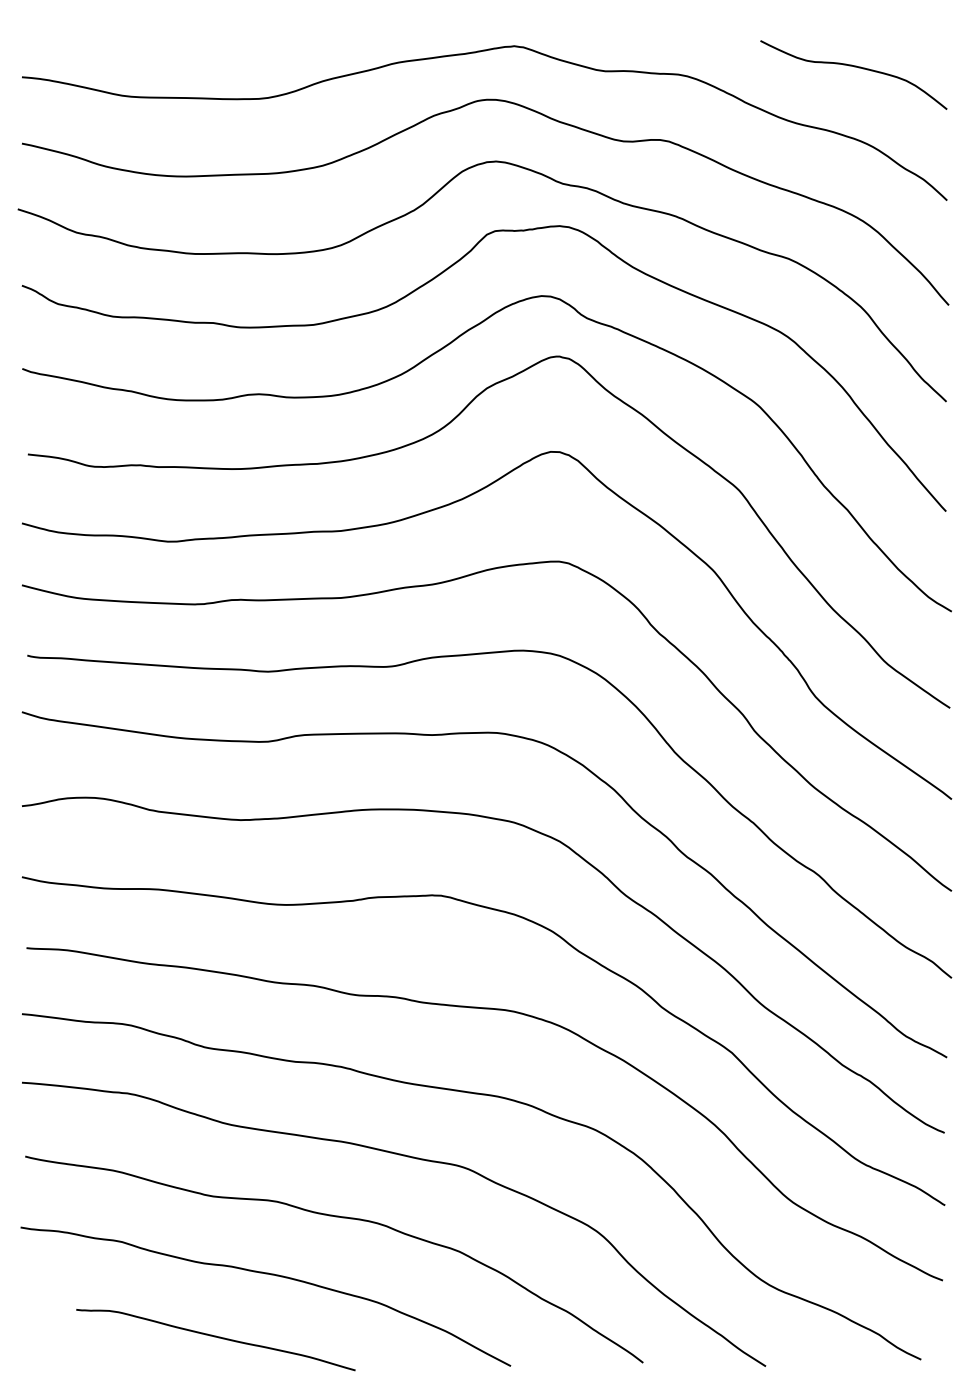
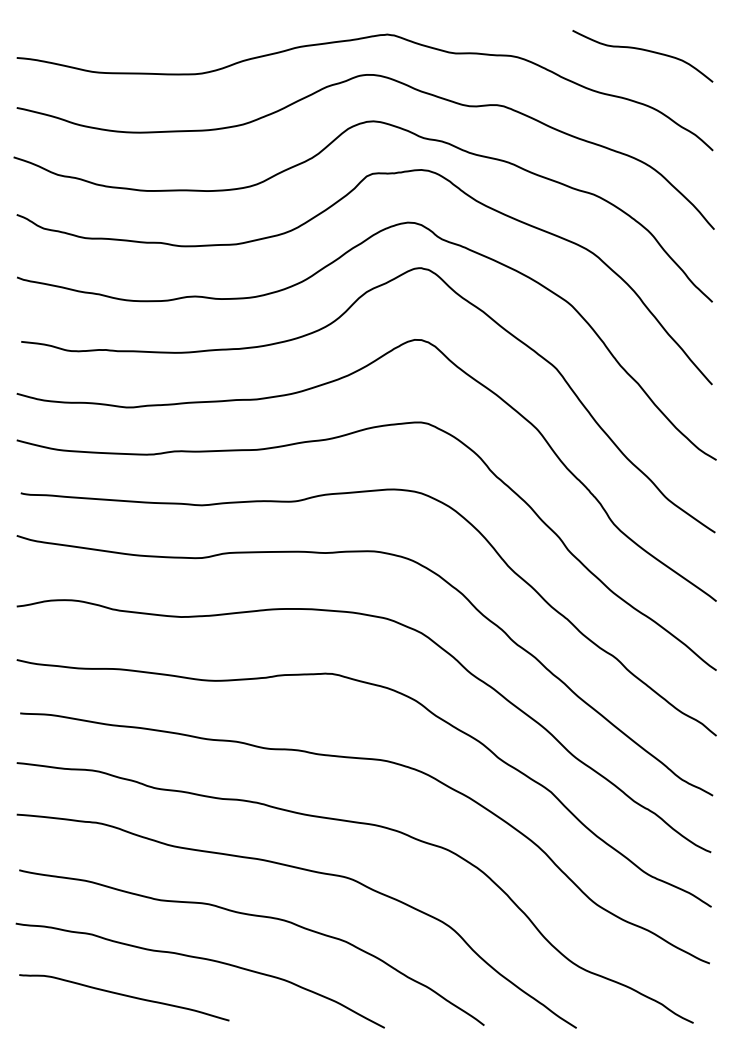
curve: (215, 1337) -> (124, 995), moved

